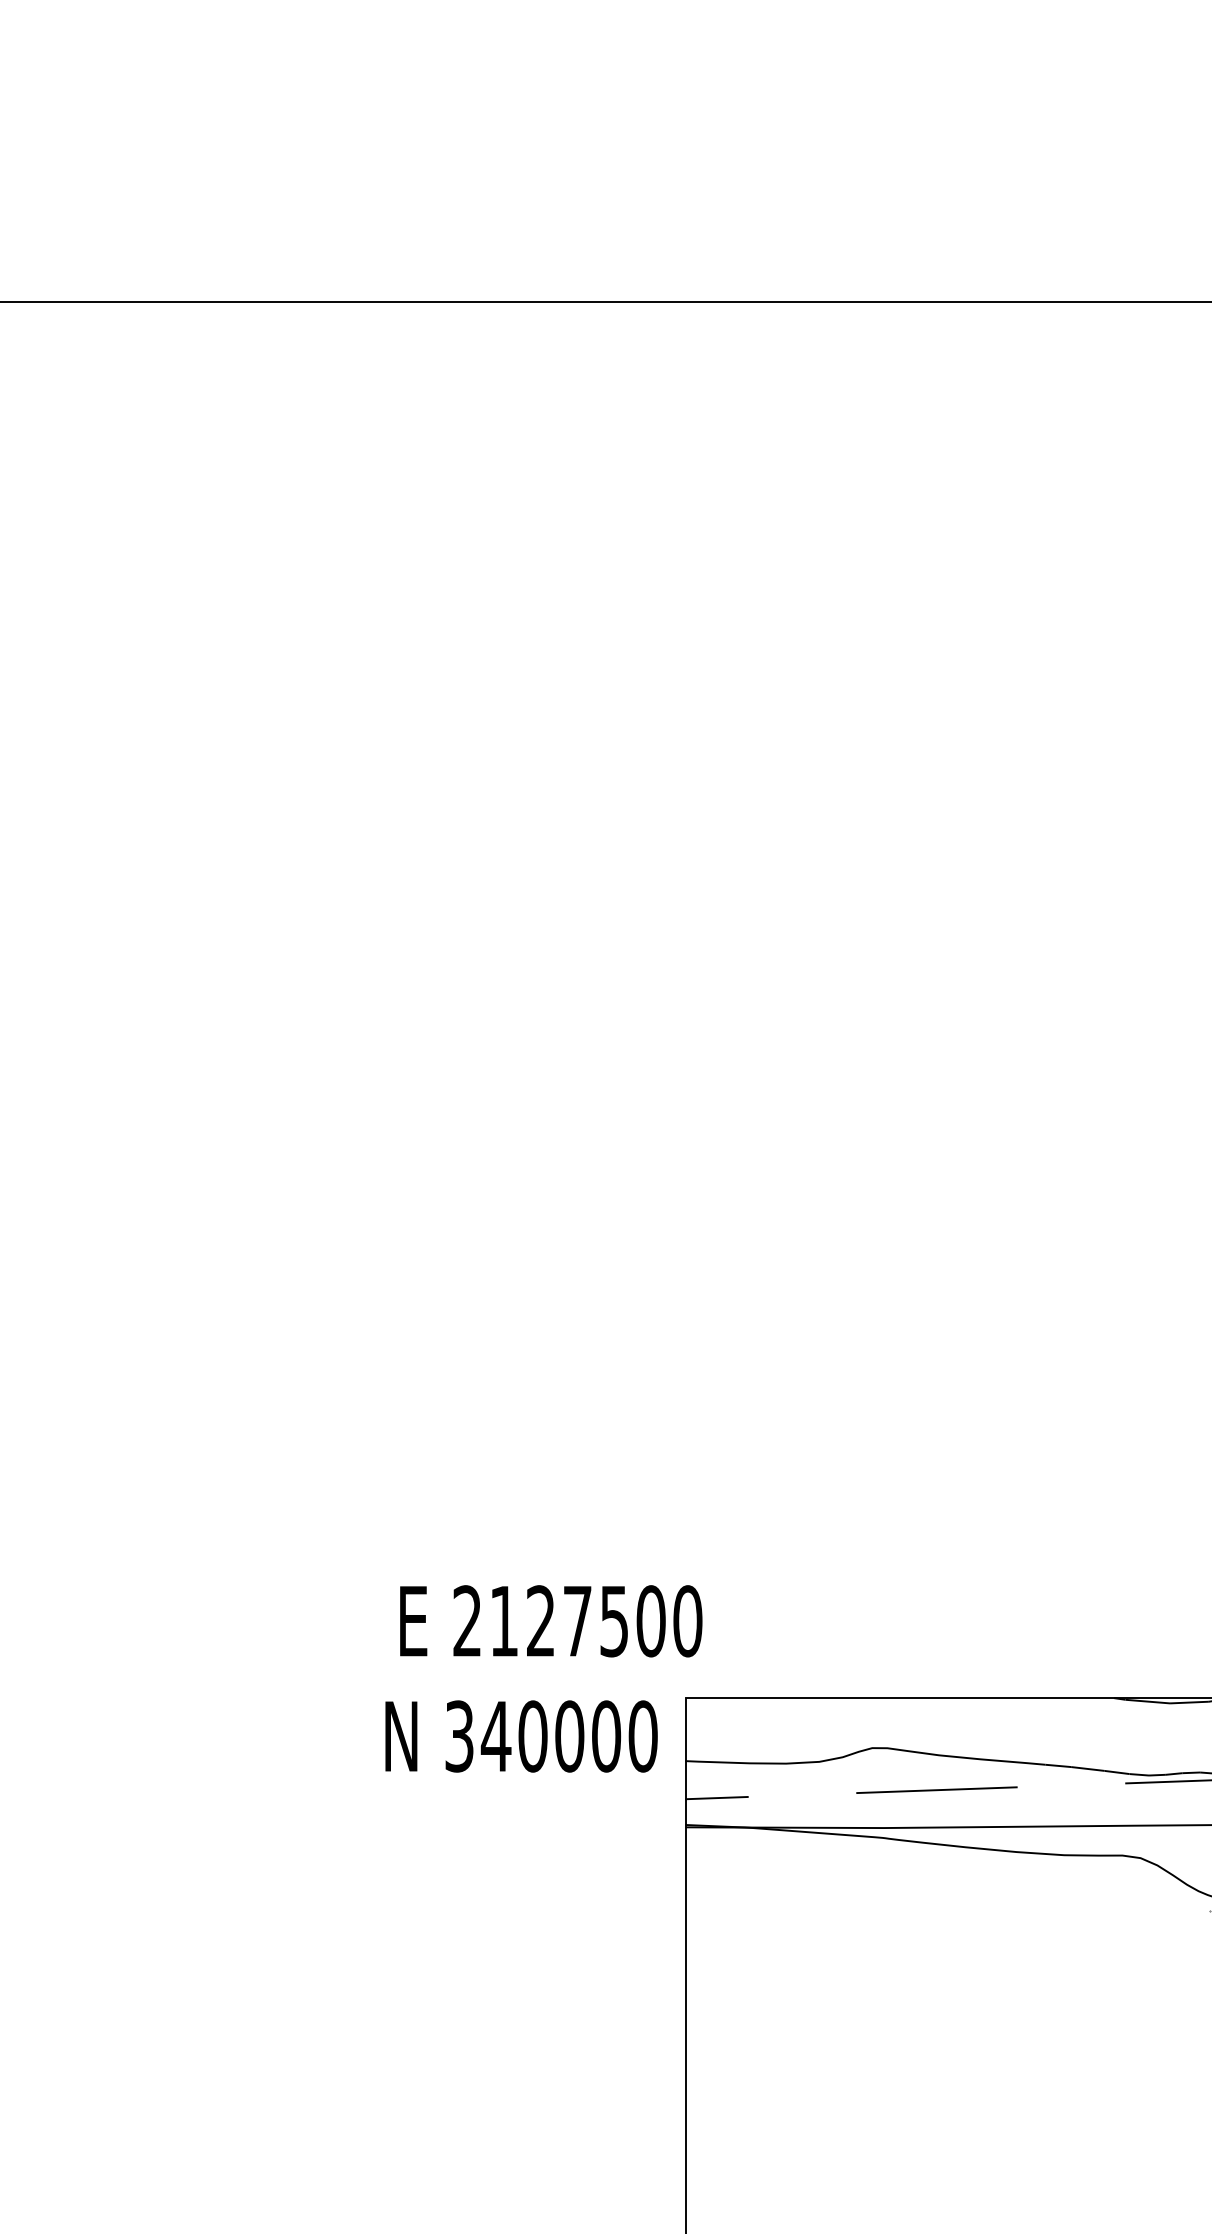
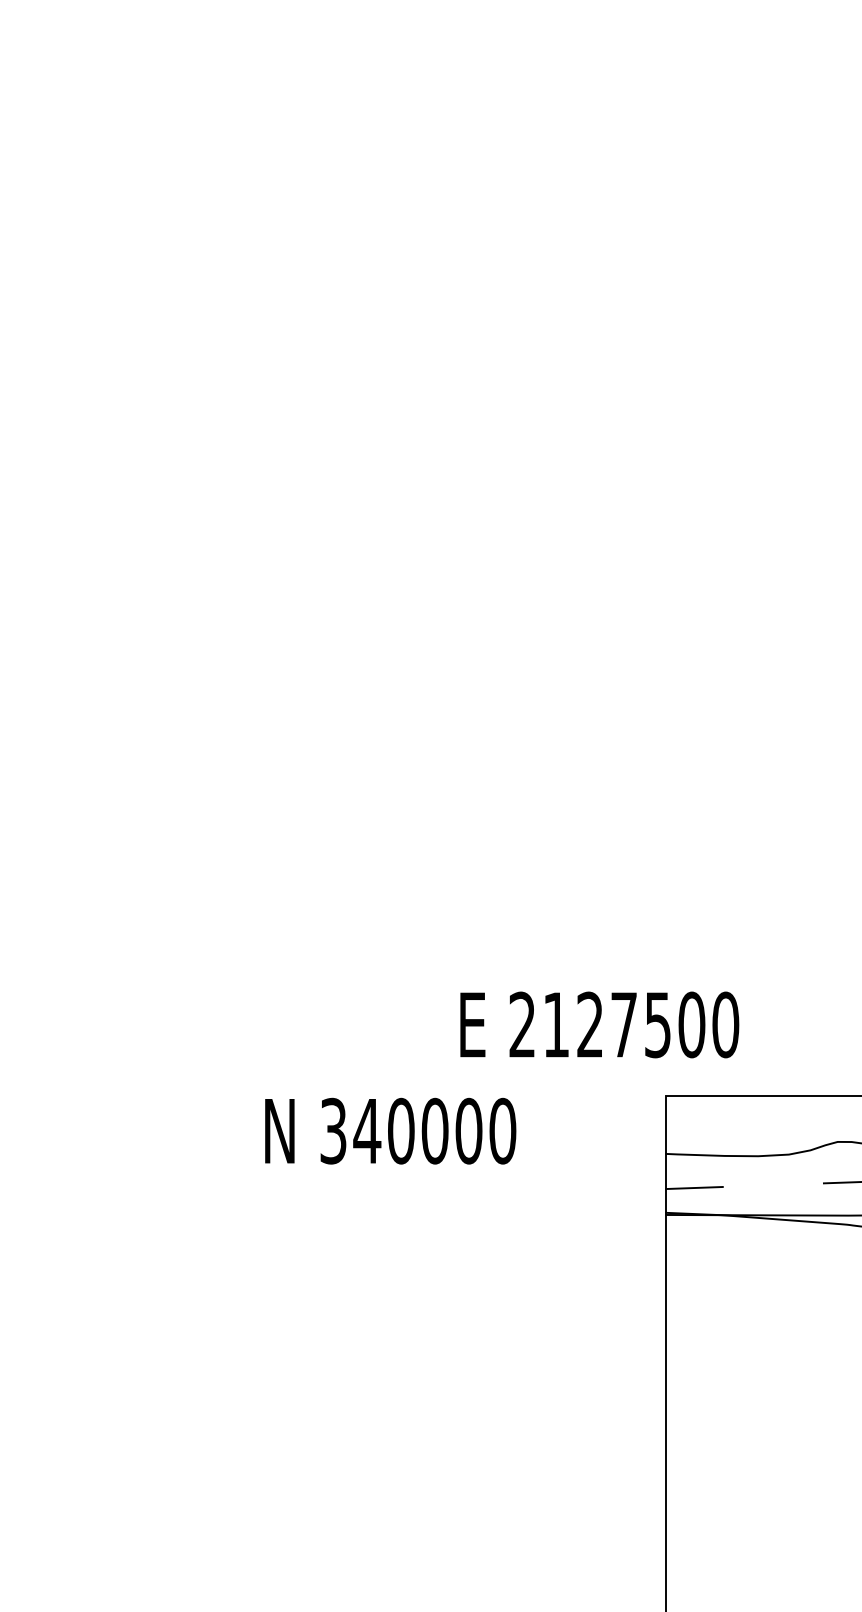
text: (551, 1621) -> (599, 1025), moved
text: (521, 1736) -> (390, 1131), moved

